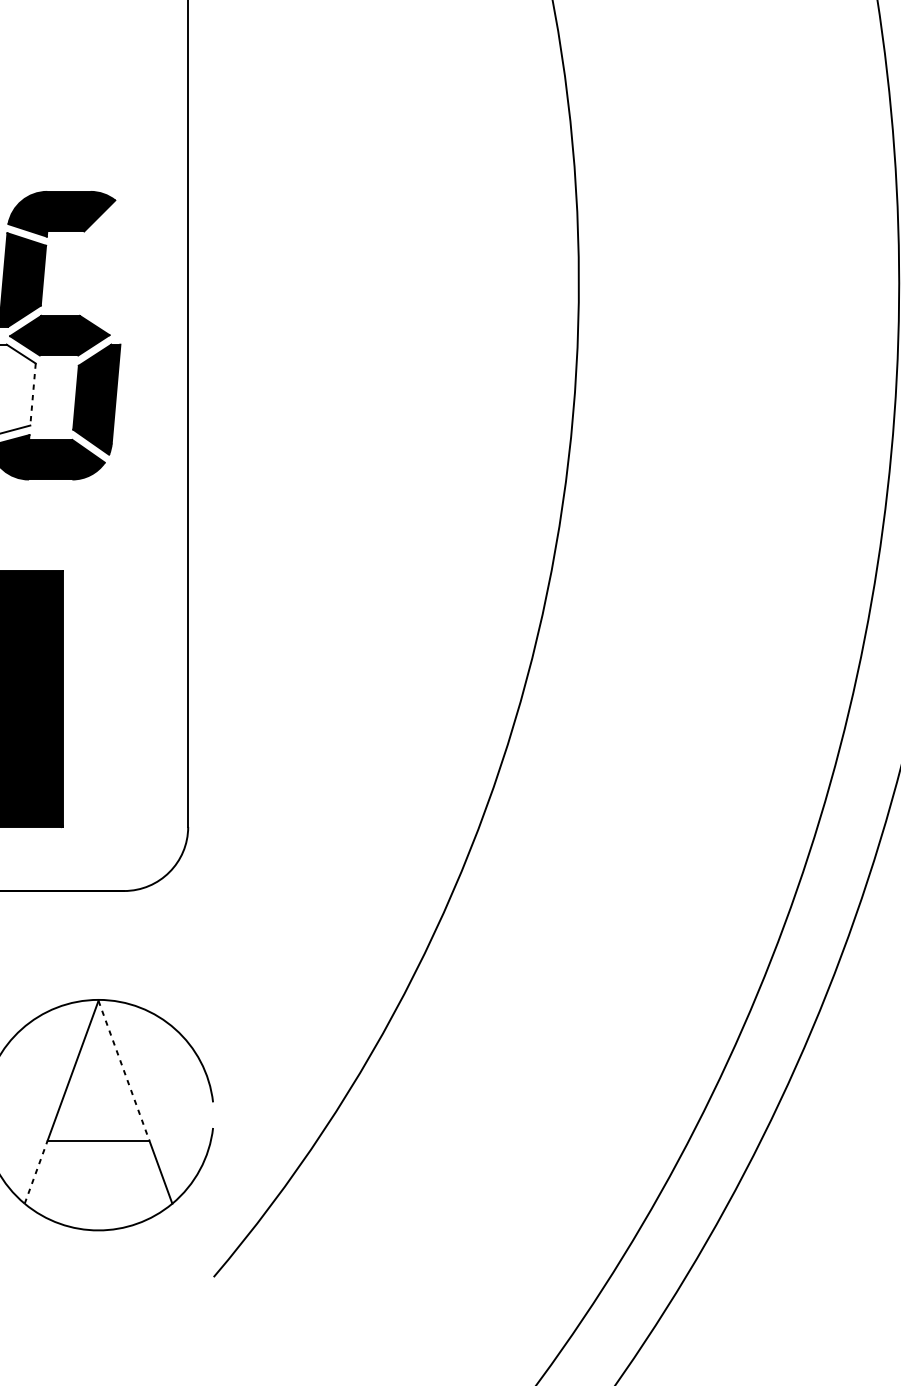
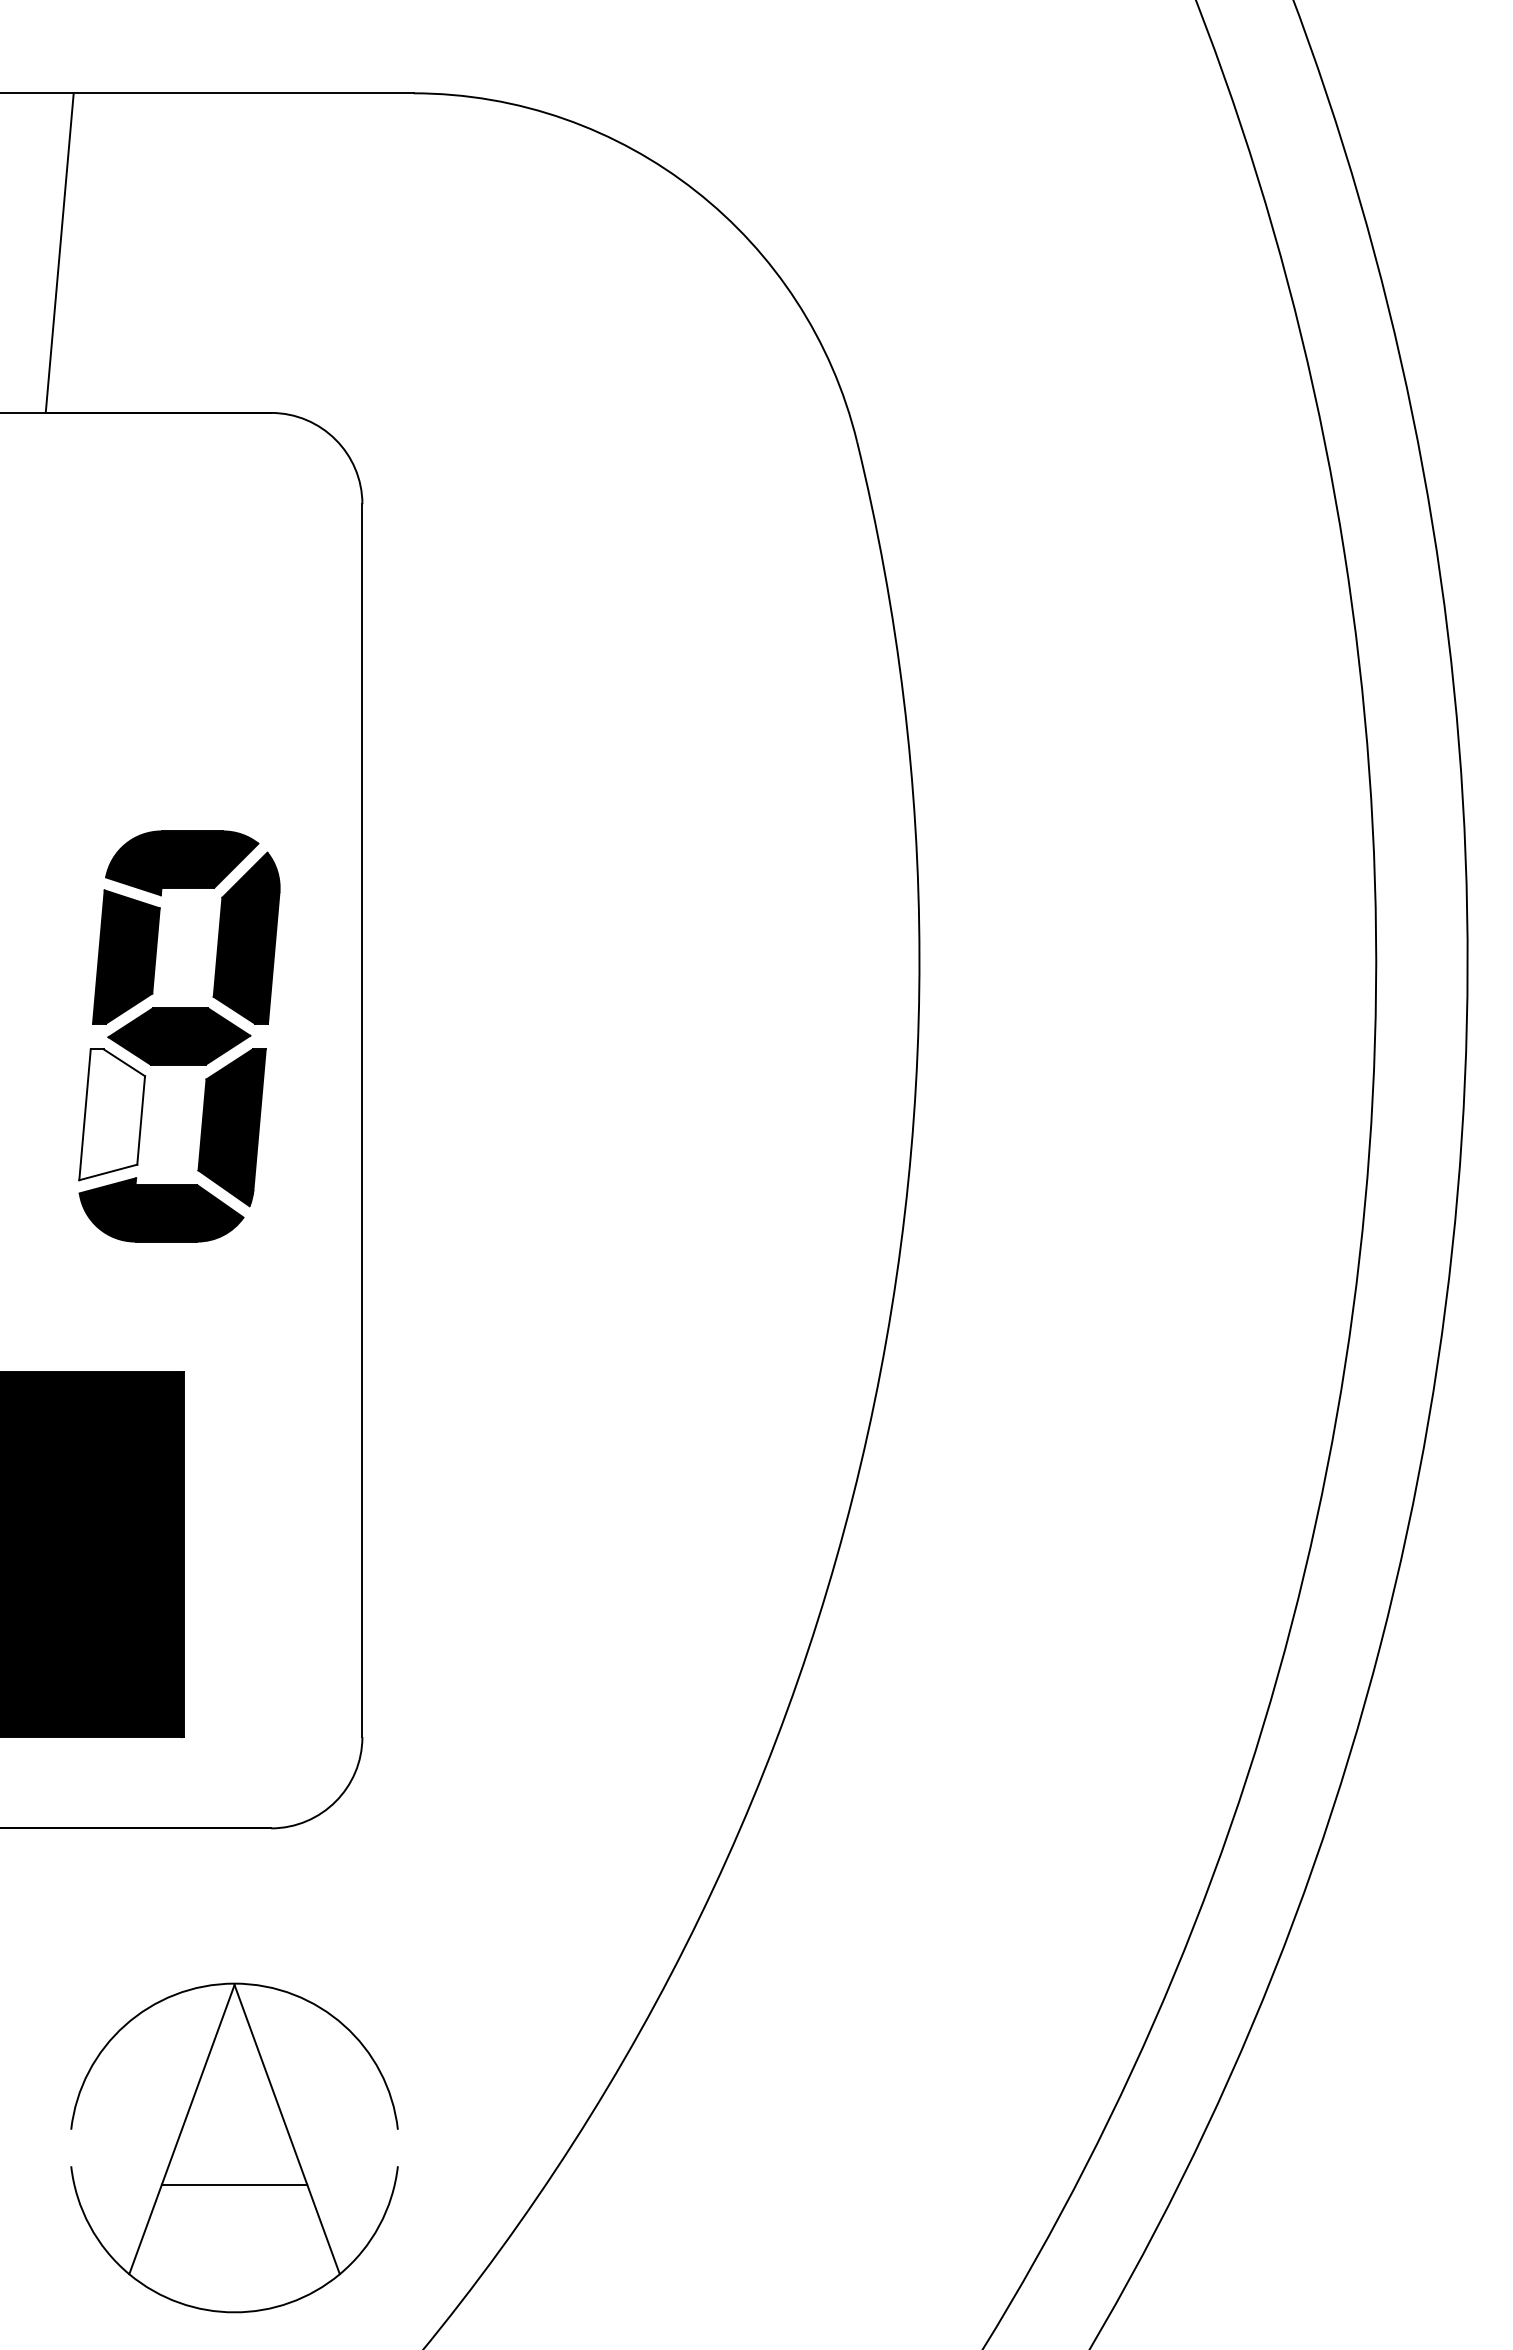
part: (106, 266) -> (246, 937), added
line: (33, 394) -> (141, 1120), dashed -> solid
line: (124, 1071) -> (271, 2085), dashed -> solid
line: (36, 1172) -> (145, 2229), dashed -> solid

